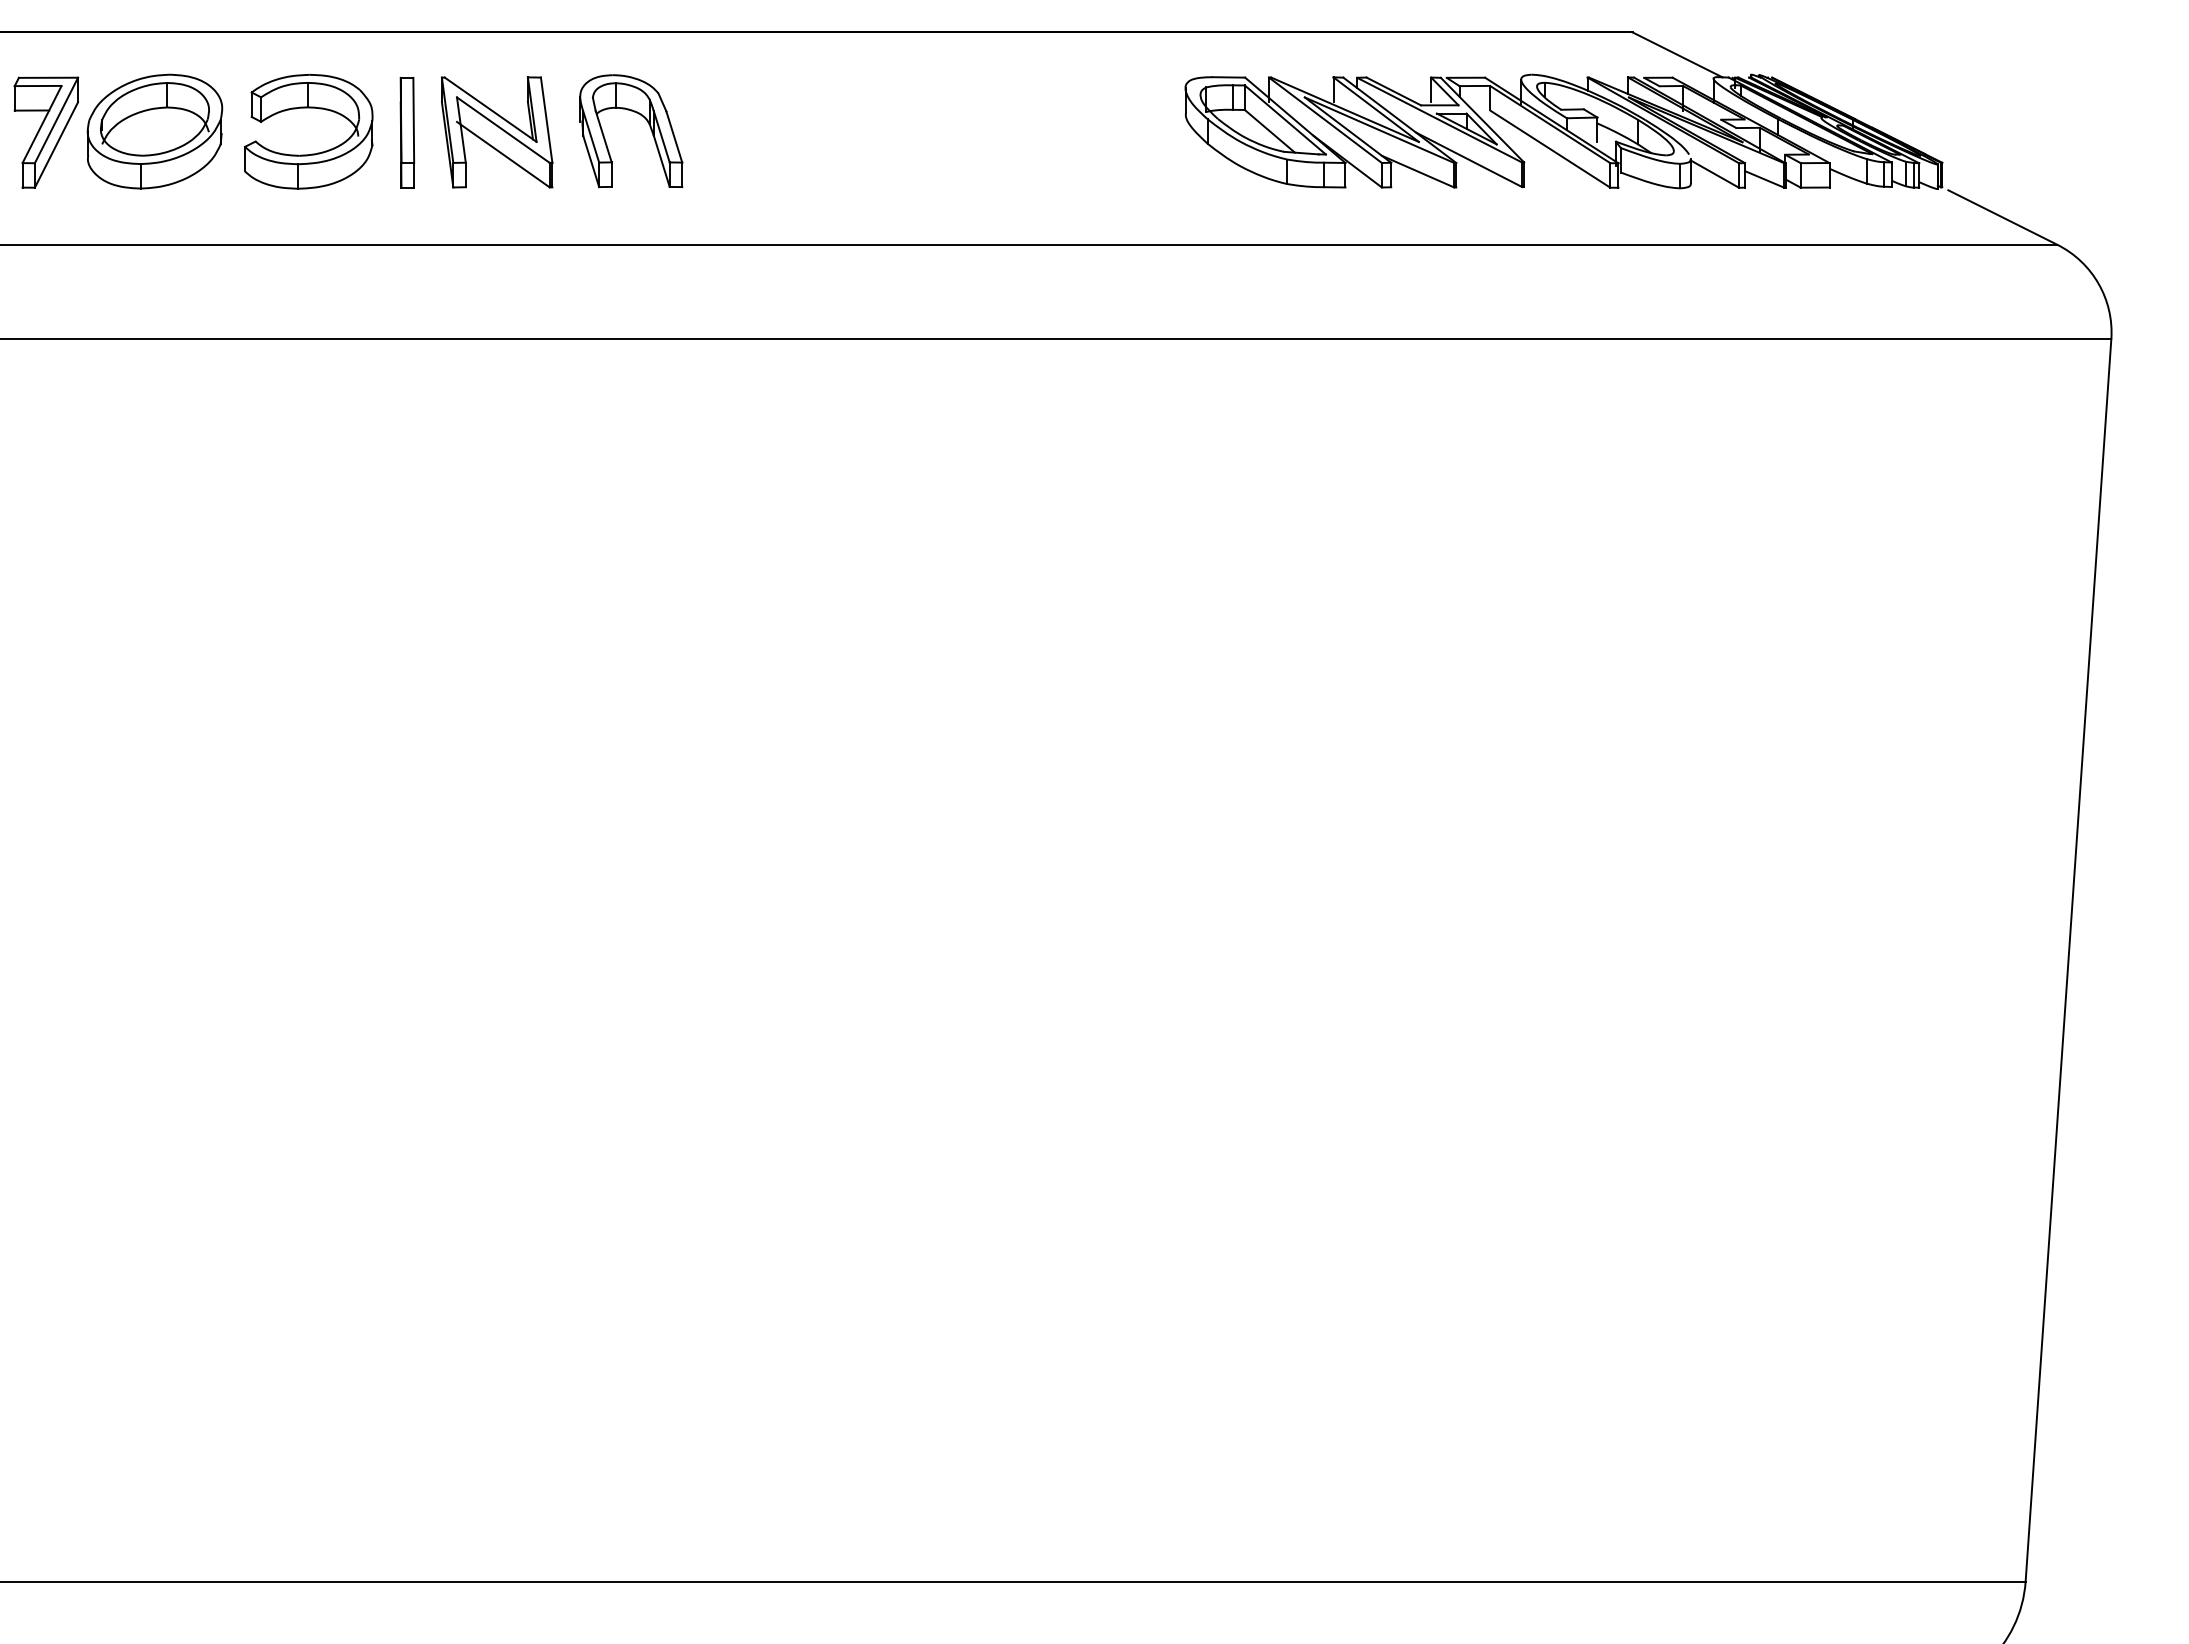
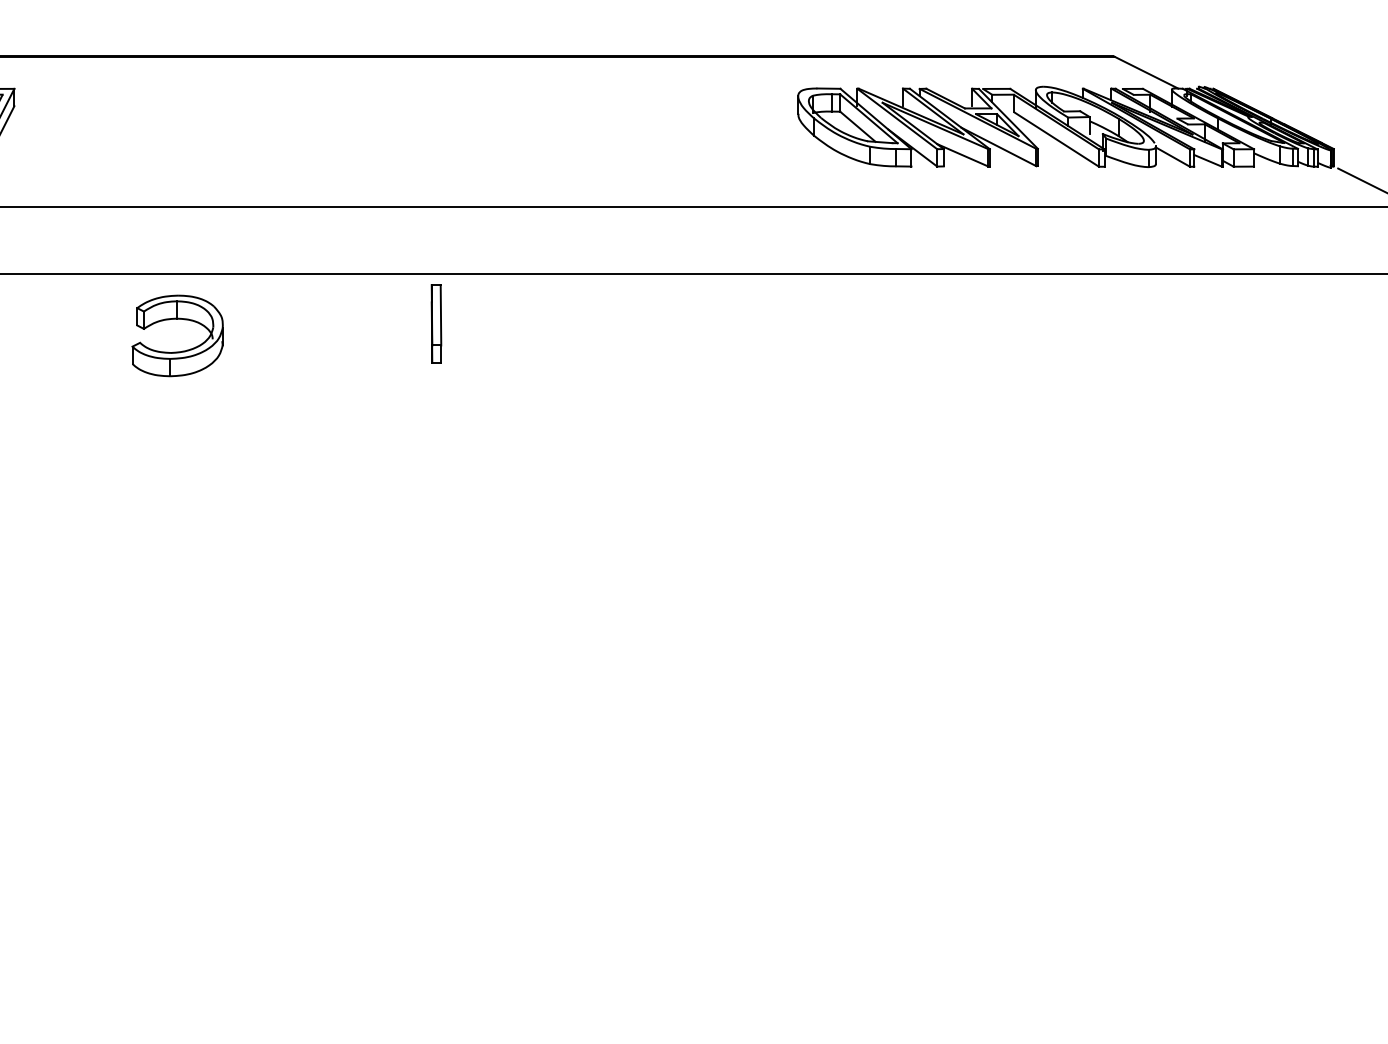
part: (641, 116) -> (413, 116), removed
part: (154, 131) -> (68, 126), removed
part: (407, 132) -> (436, 323), moved
part: (497, 132) -> (311, 127), removed
part: (311, 153) -> (179, 351), moved

